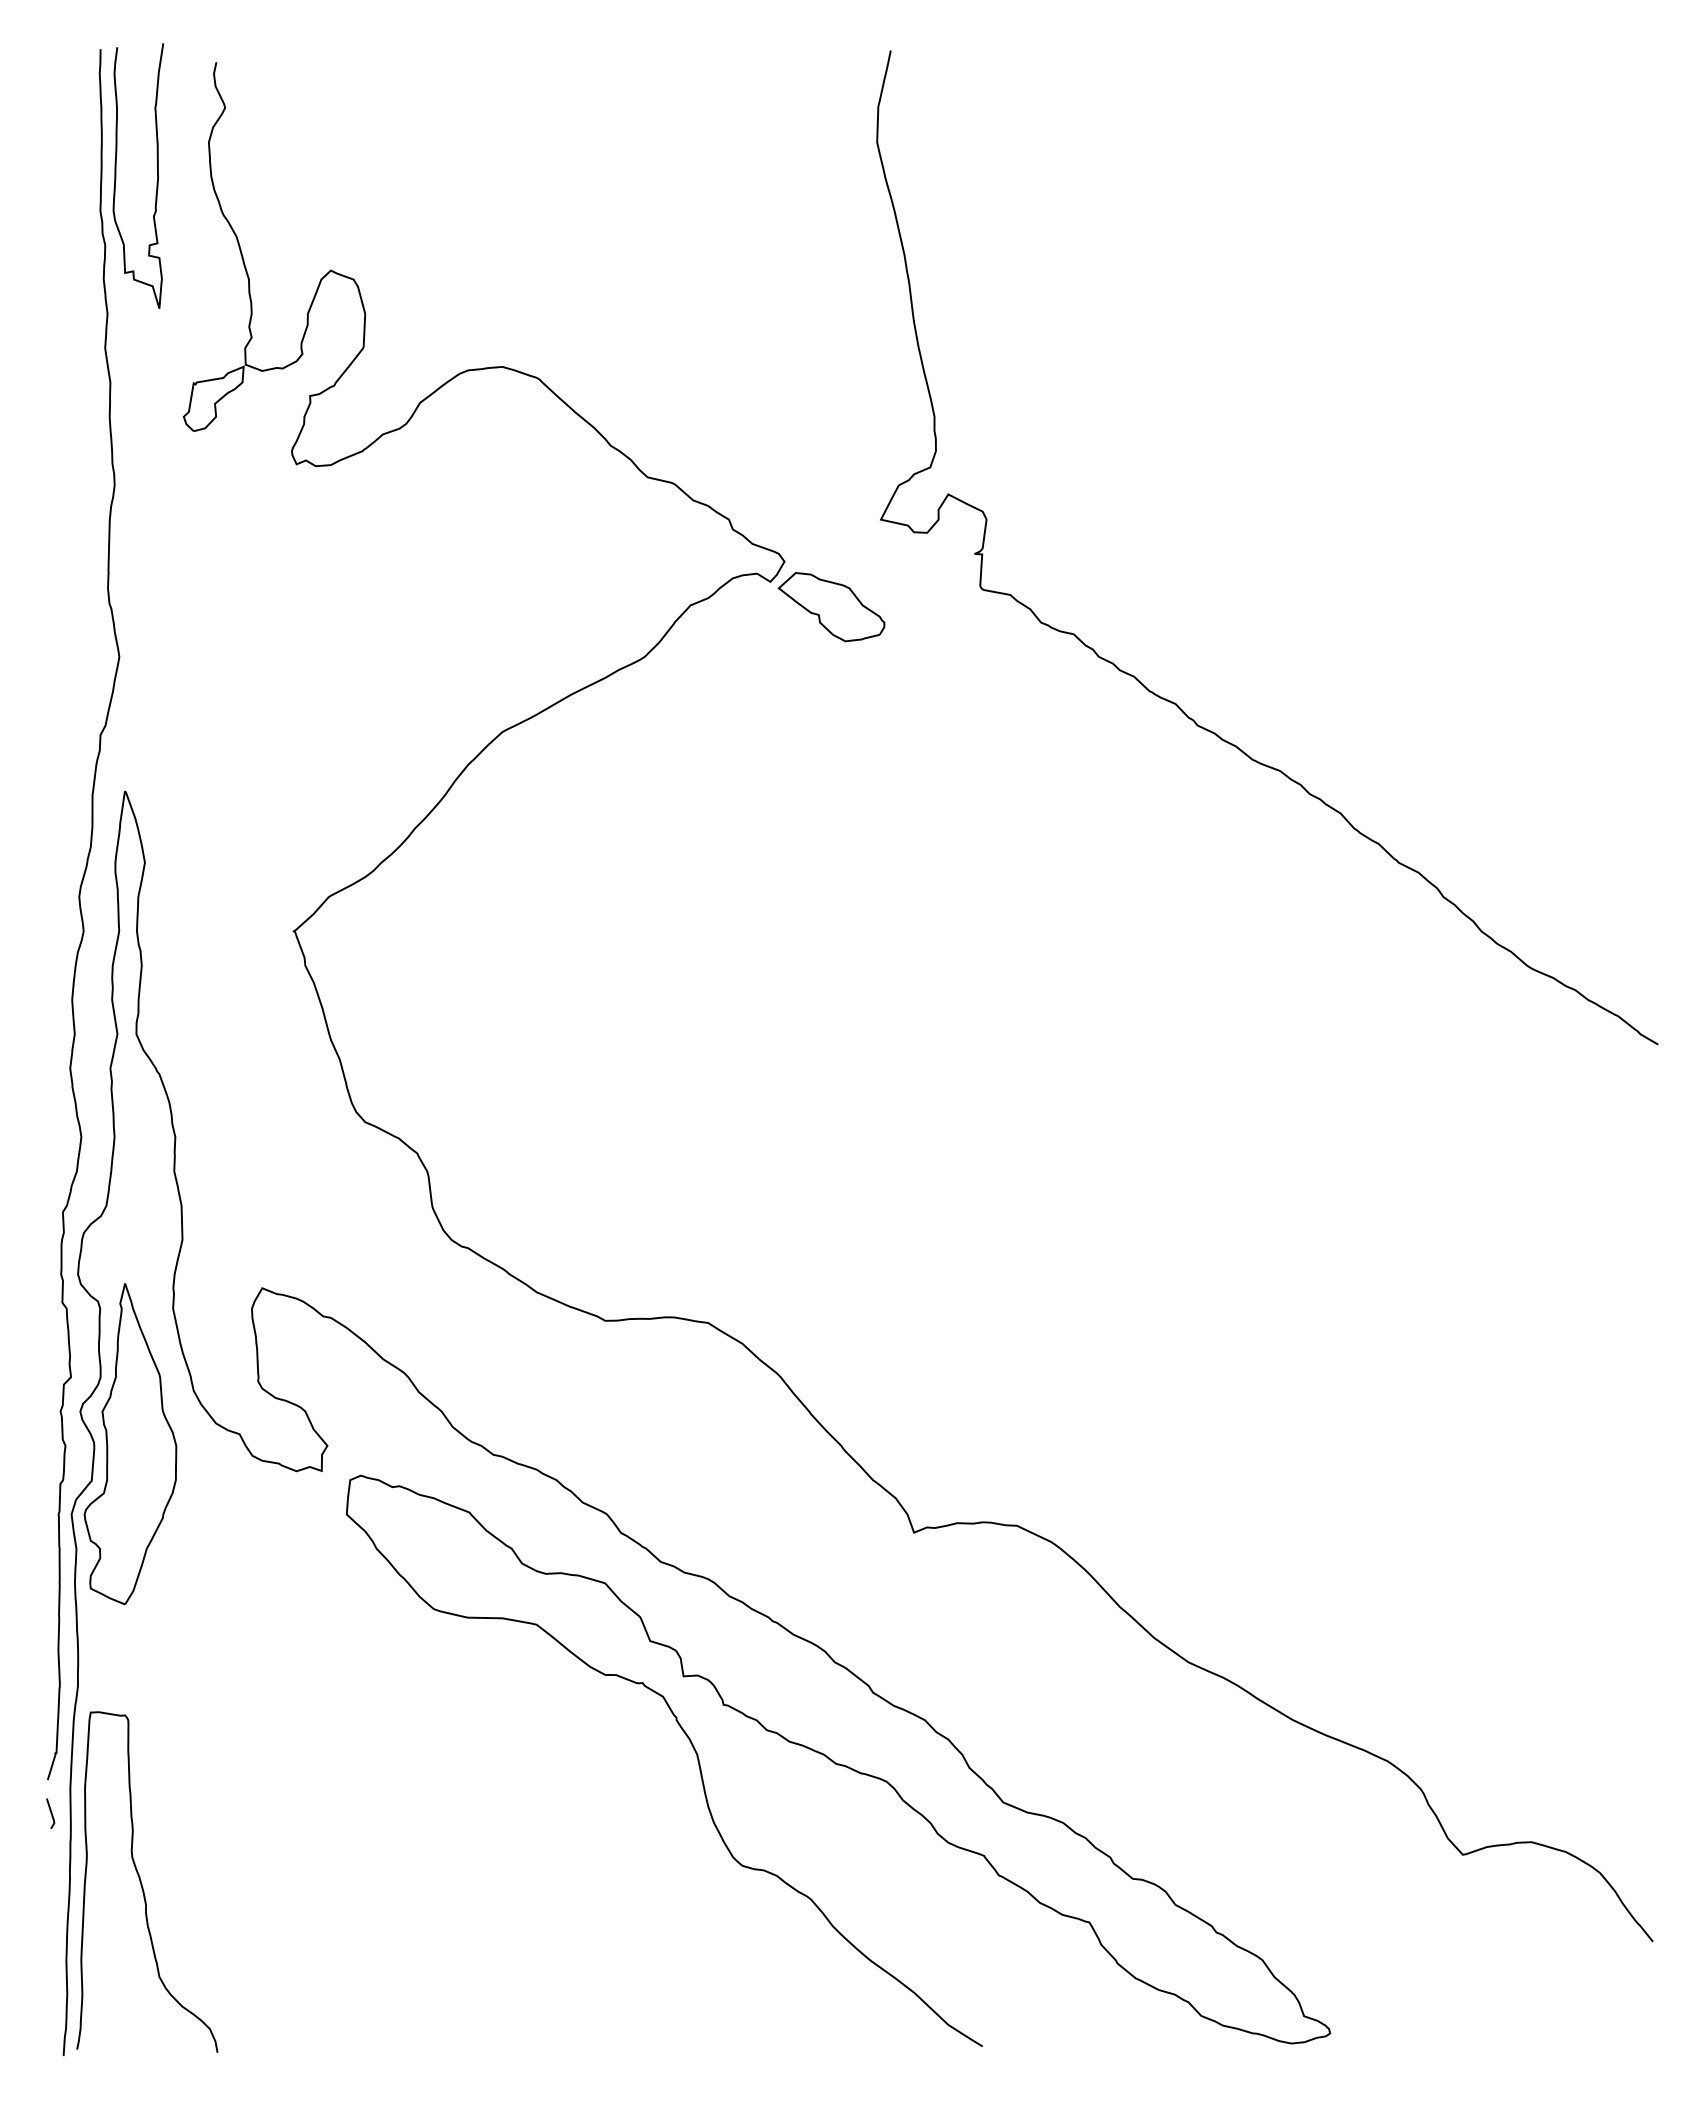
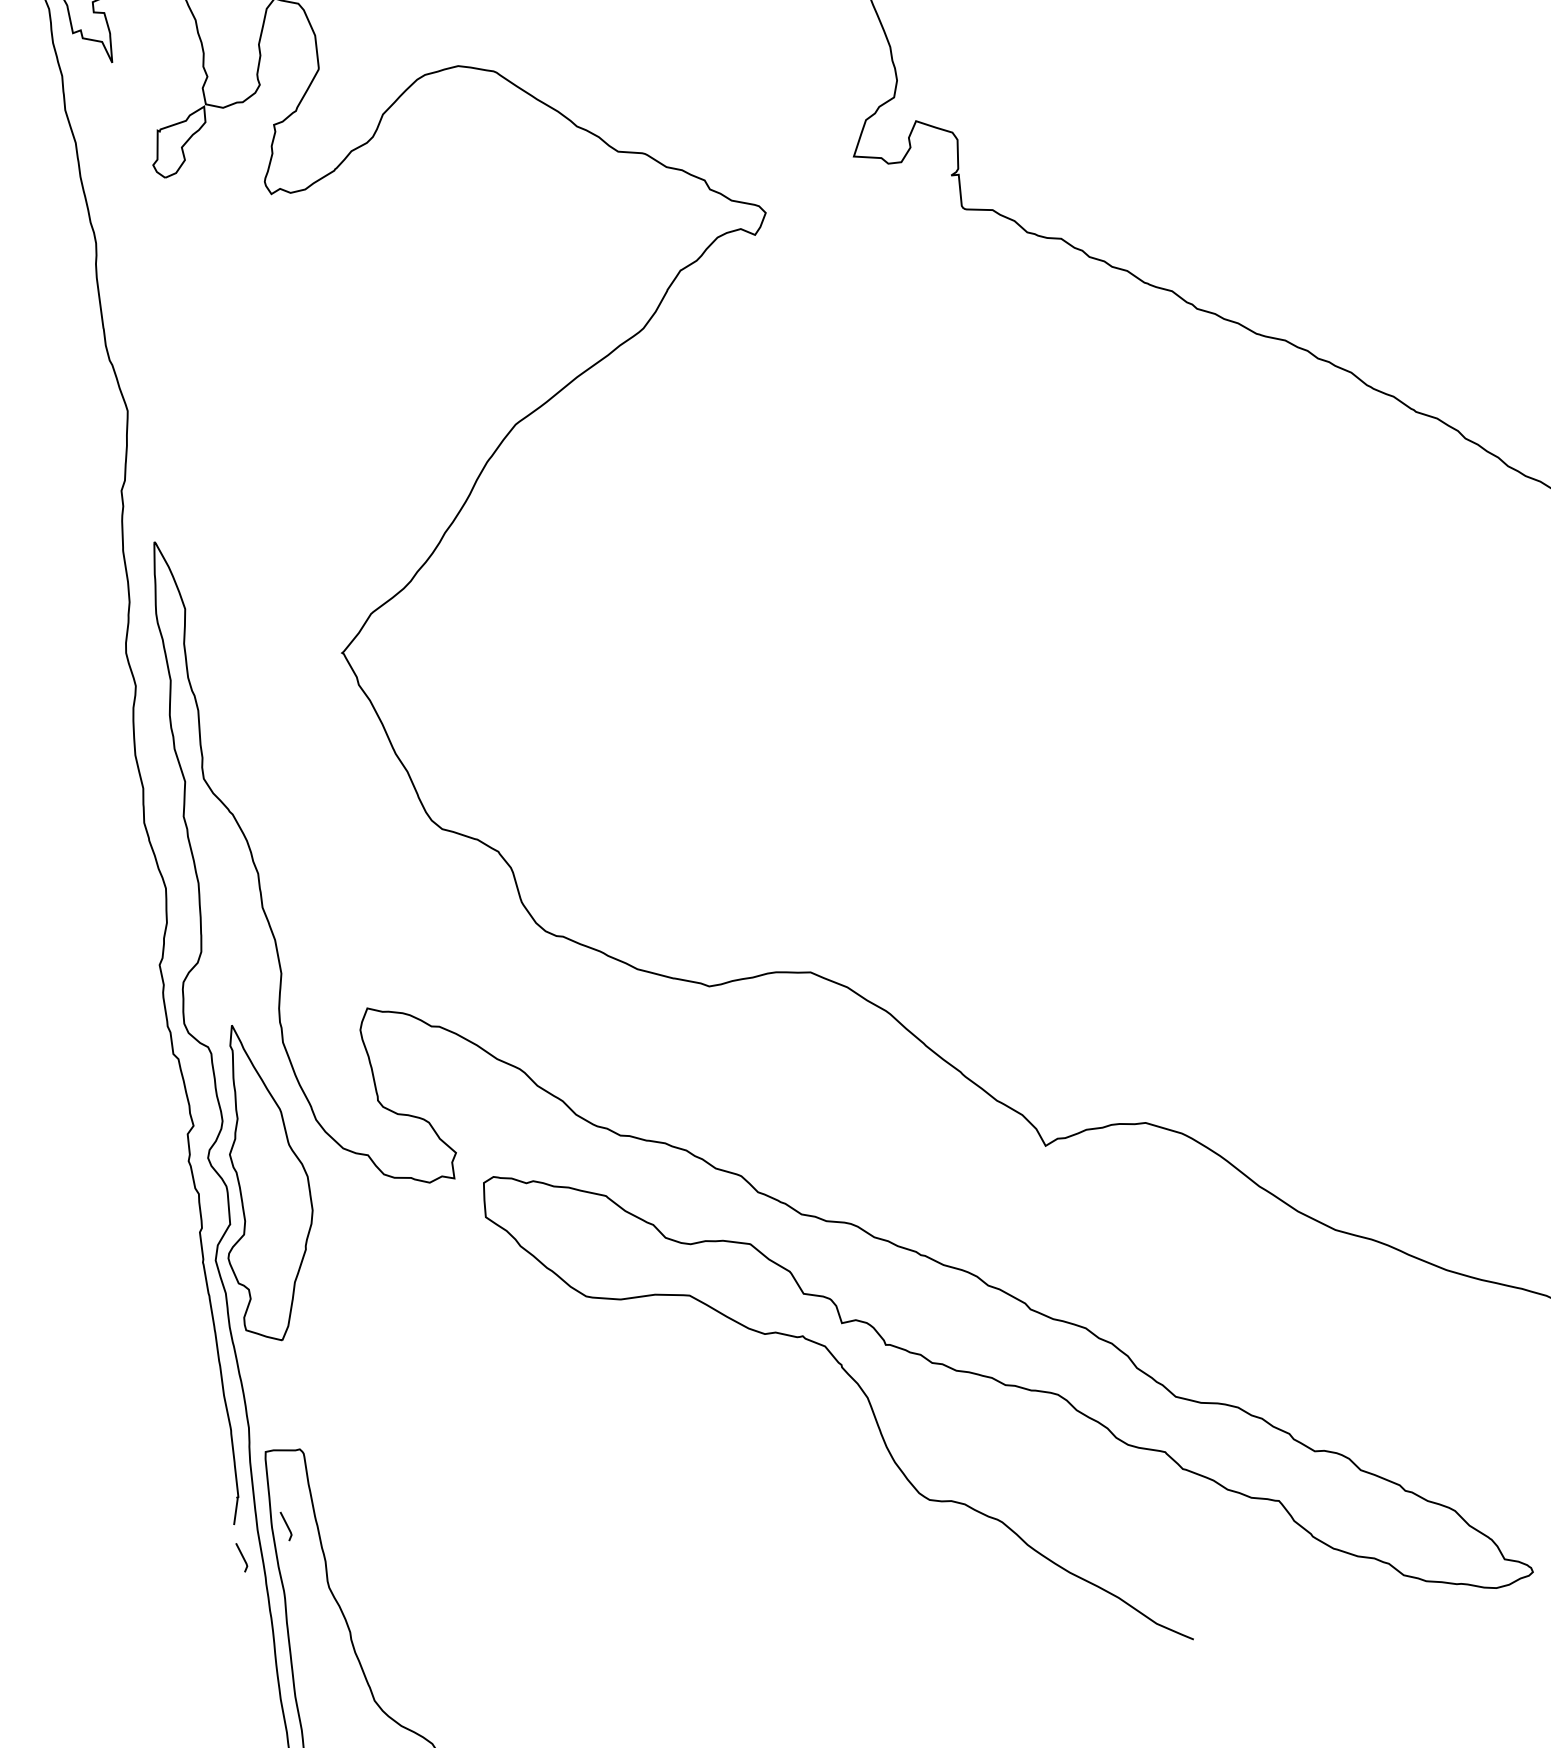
part: (831, 607) -> (819, 250), removed
line: (99, 1789) -> (286, 1526), added

